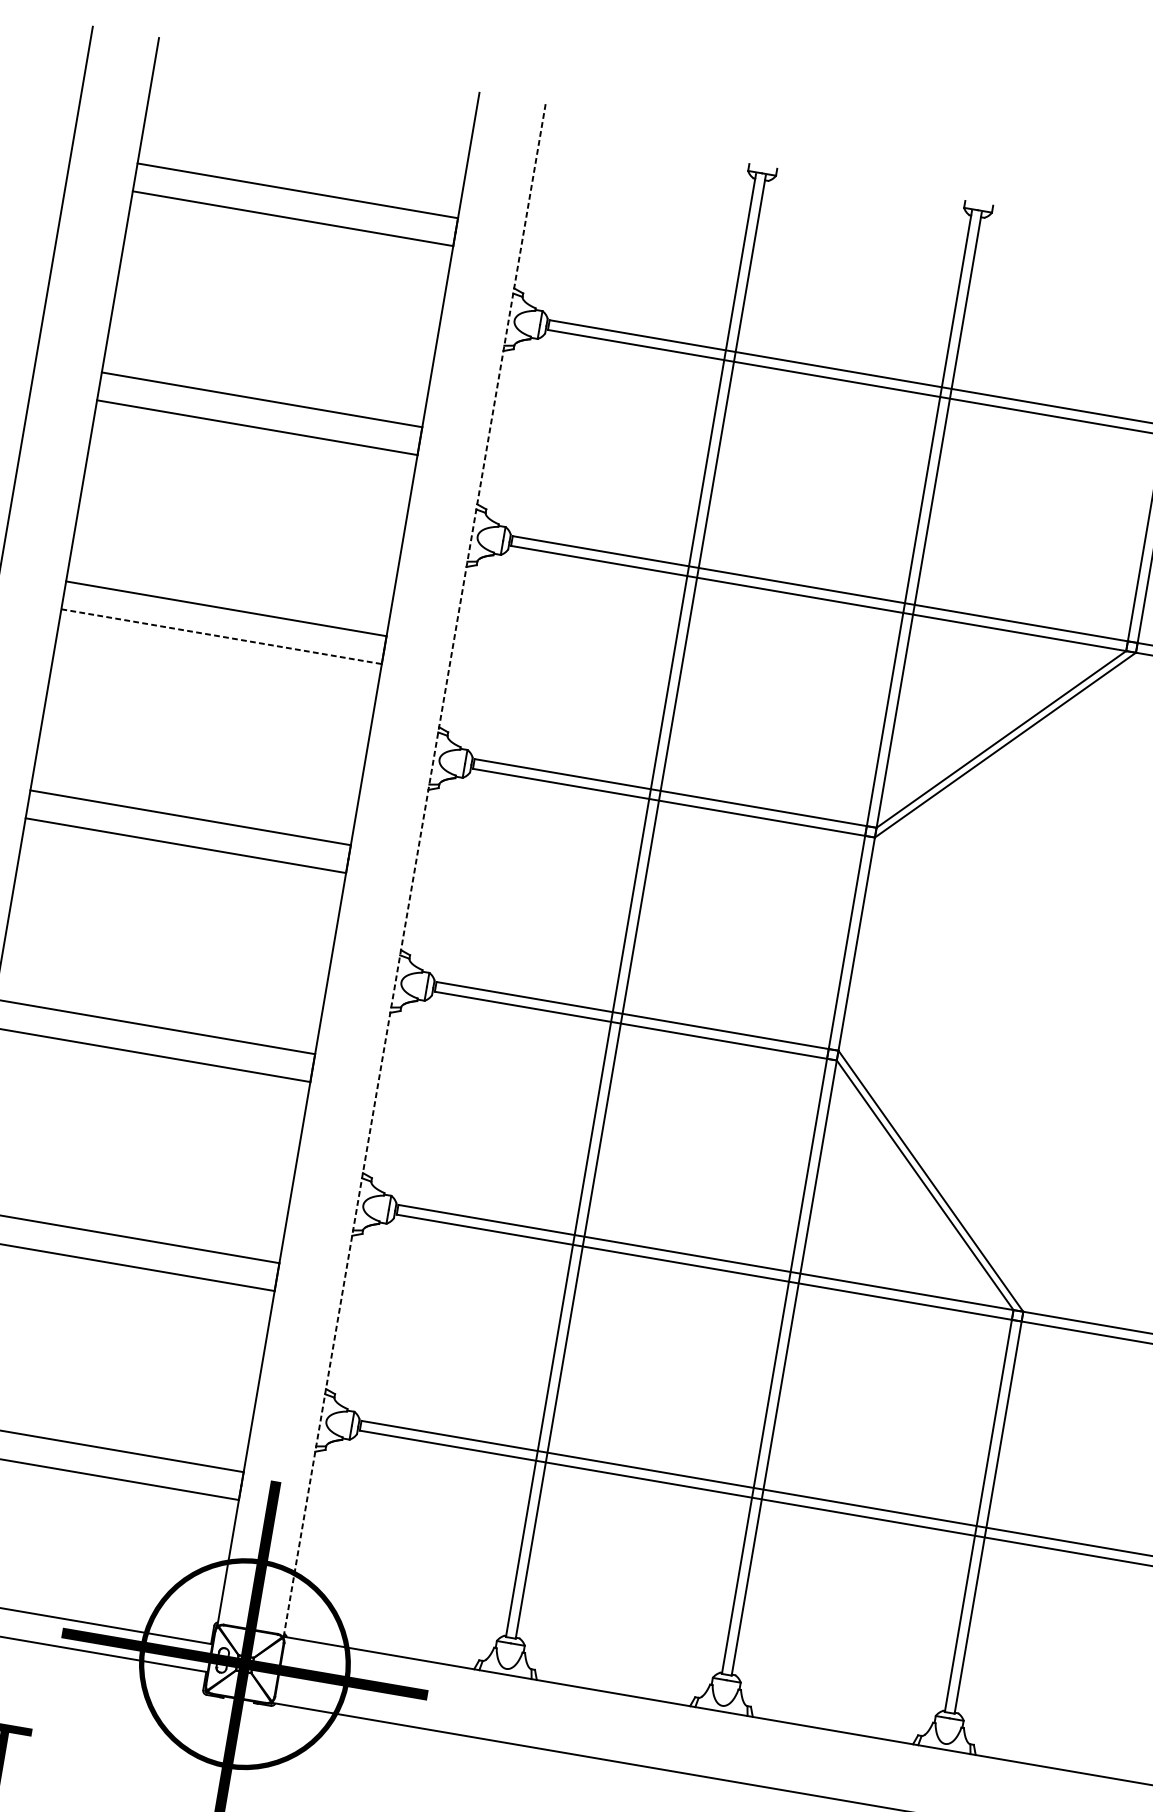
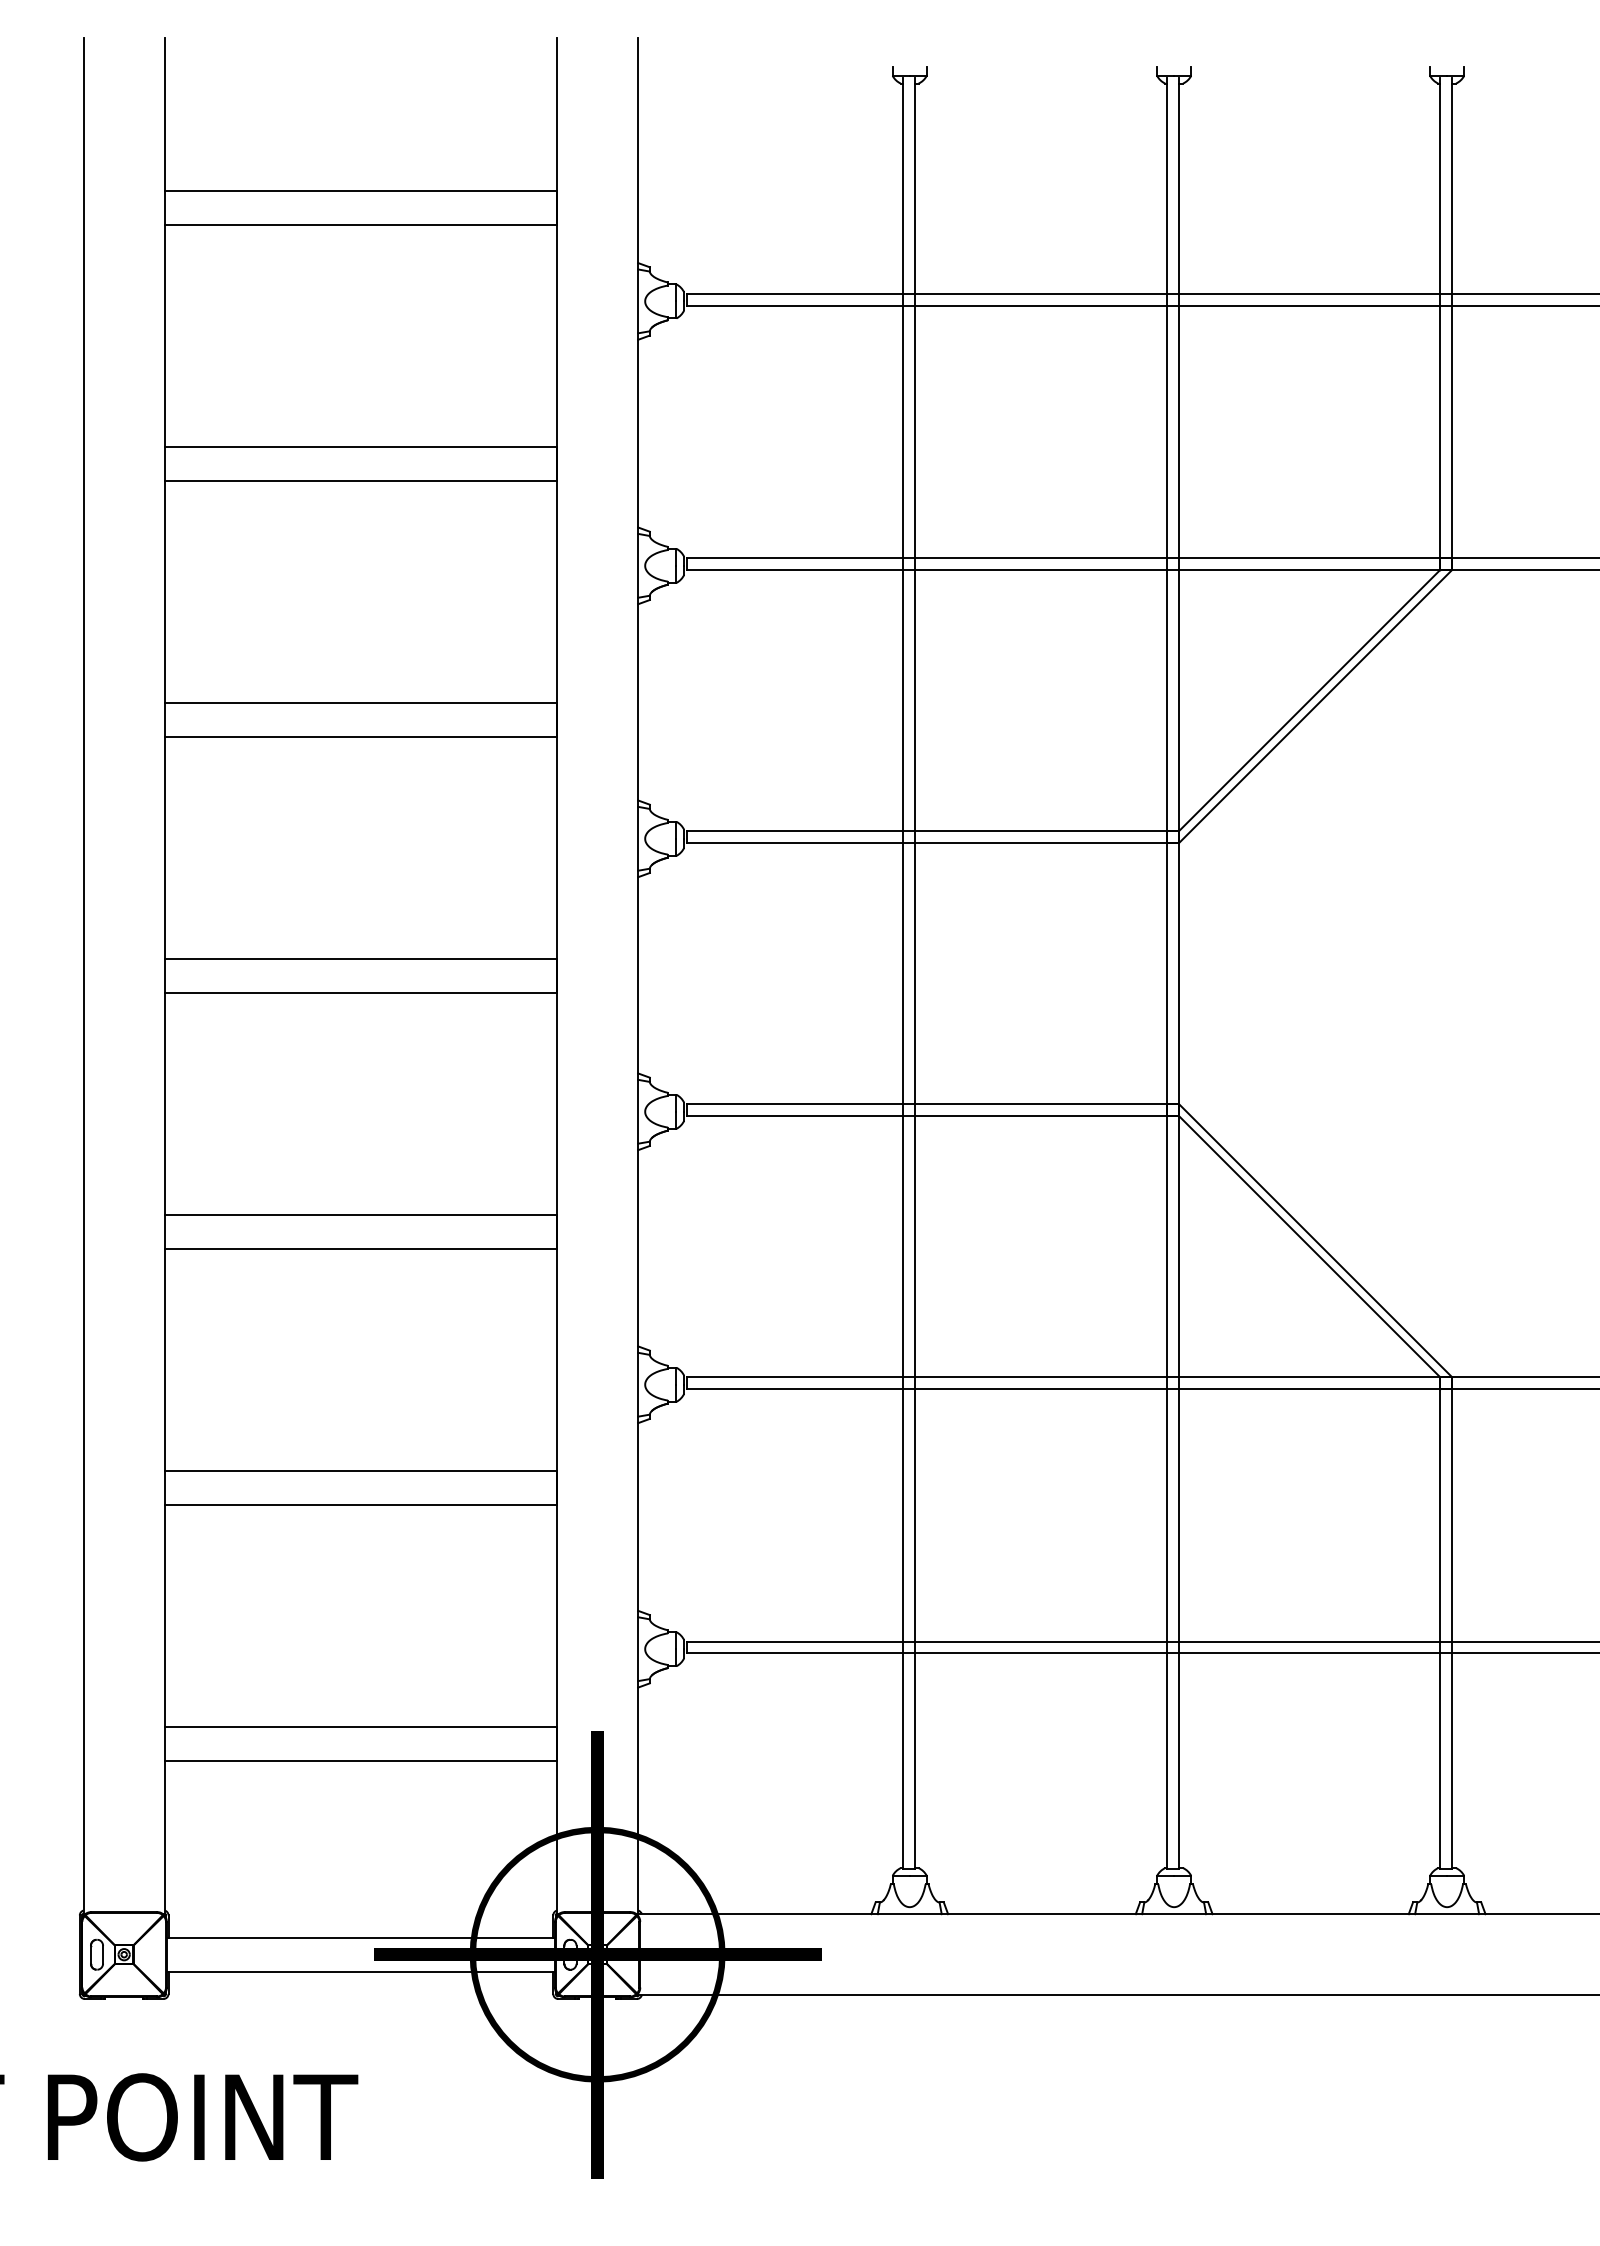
line: (222, 636) -> (361, 736), dashed -> solid
line: (414, 871) -> (638, 976), dashed -> solid

